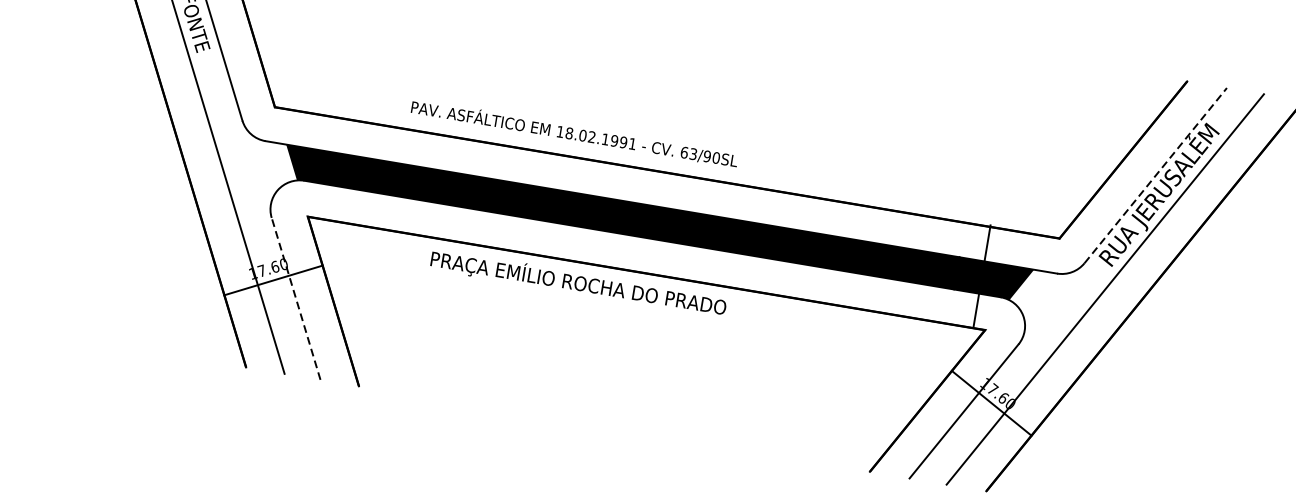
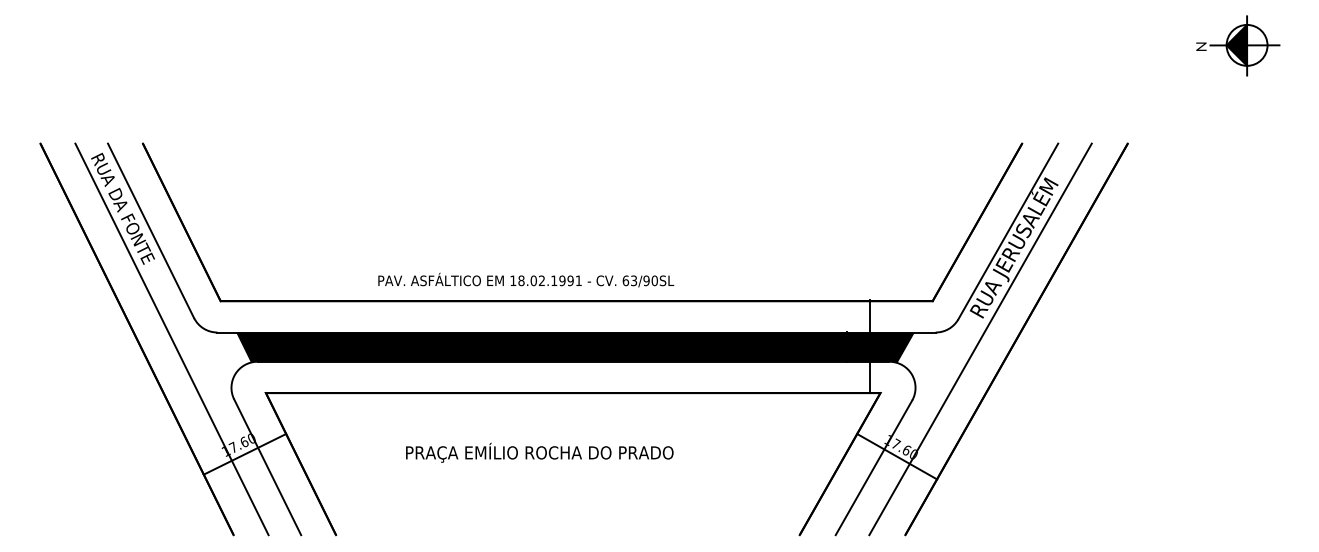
text: (575, 132) -> (526, 279), moved
line: (1155, 175) -> (1008, 231), dashed -> solid
text: (578, 282) -> (539, 452), moved
line: (295, 299) -> (267, 467), dashed -> solid

